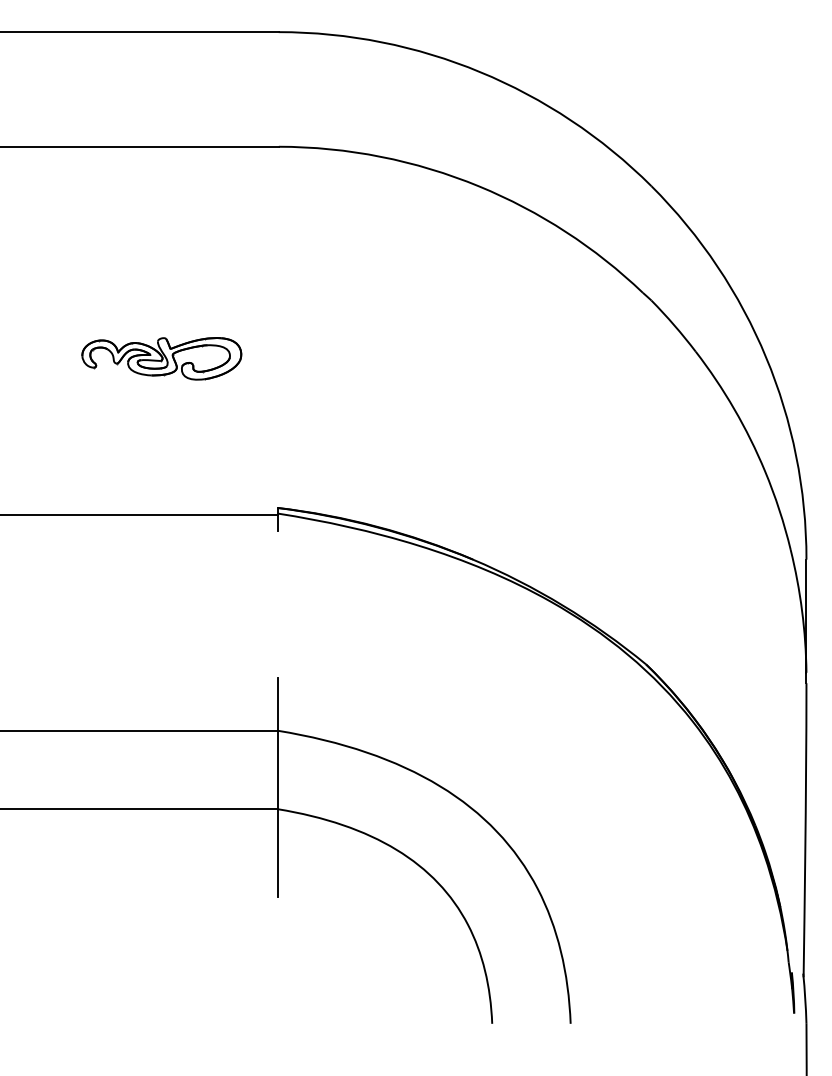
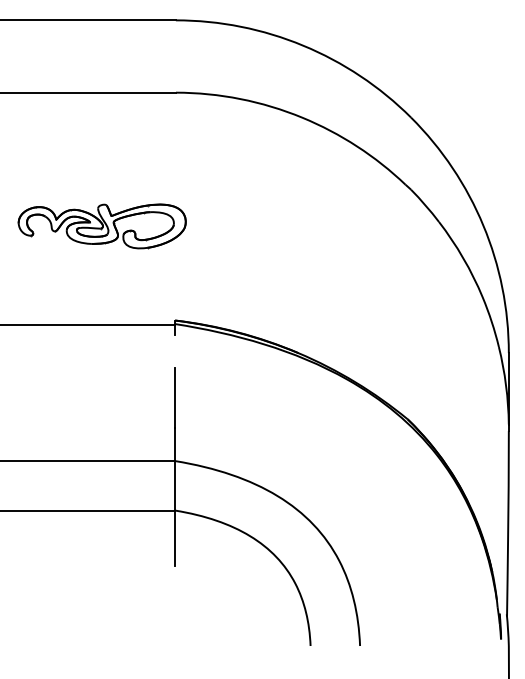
part: (160, 358) -> (101, 226), size x1.67
line: (278, 629) -> (175, 397), added

